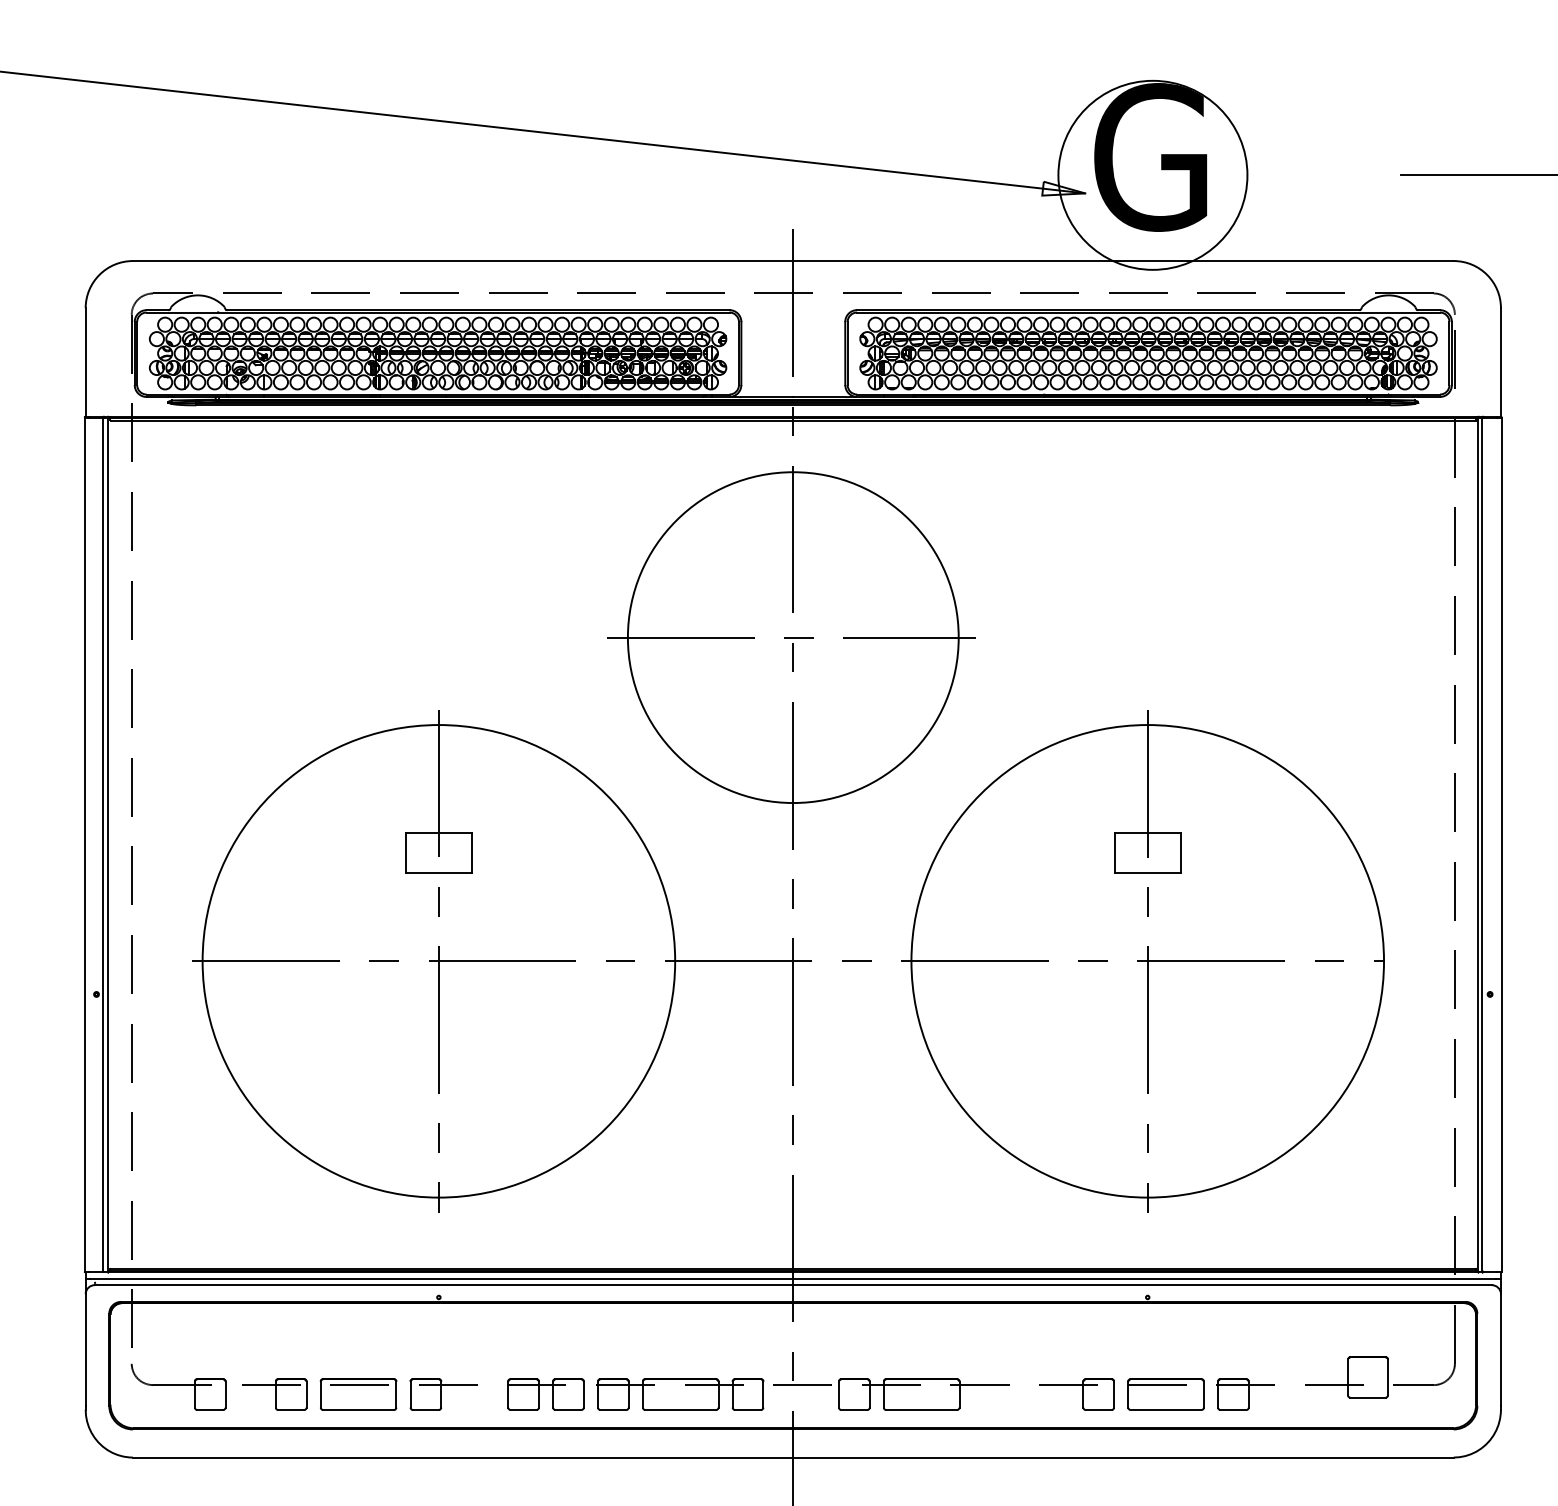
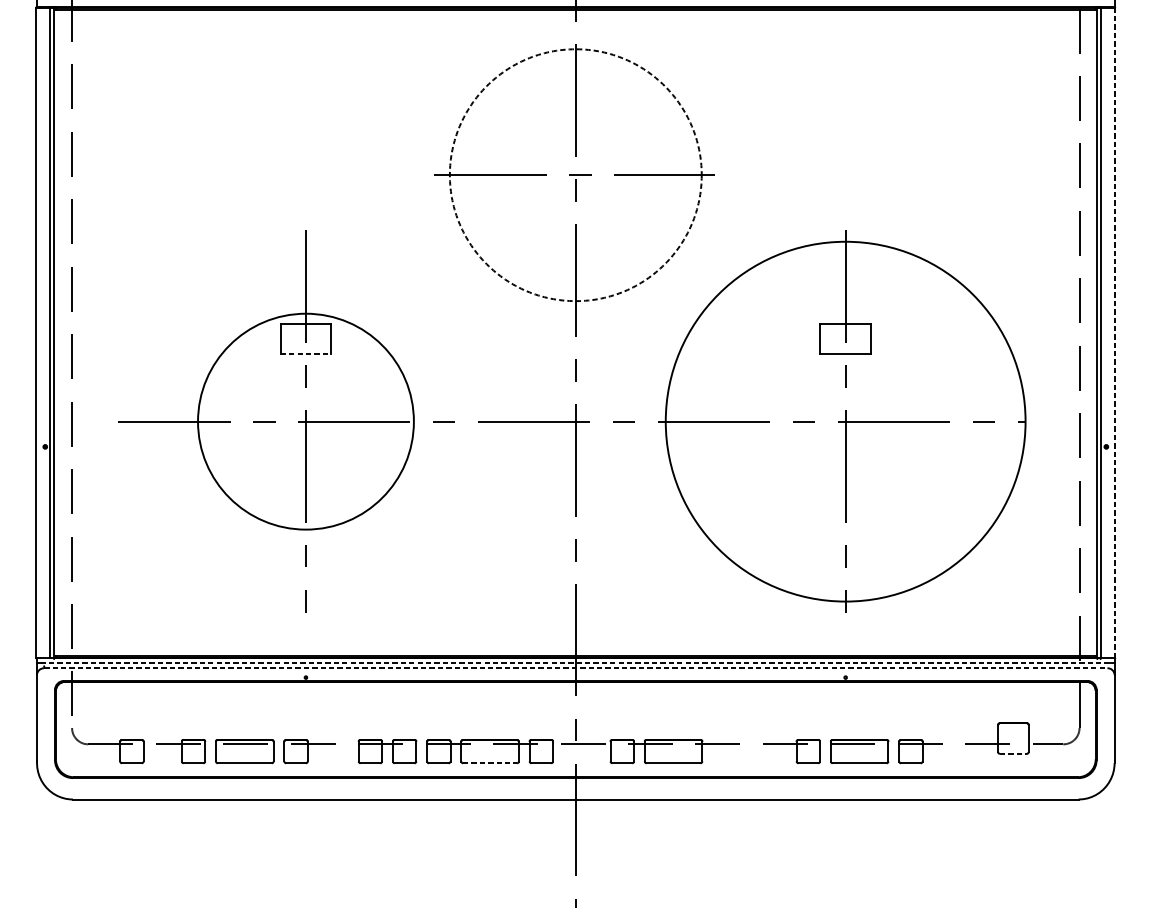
circle: (792, 637) -> (575, 175), solid -> dashed
line: (1501, 844) -> (1115, 332), solid -> dashed
line: (439, 872) -> (306, 354), solid -> dashed
circle: (438, 961) -> (305, 421), size x0.6
line: (793, 1278) -> (575, 663), solid -> dashed
line: (793, 1285) -> (575, 668), solid -> dashed
line: (1368, 1397) -> (1013, 753), solid -> dashed
line: (681, 1409) -> (490, 762), solid -> dashed

